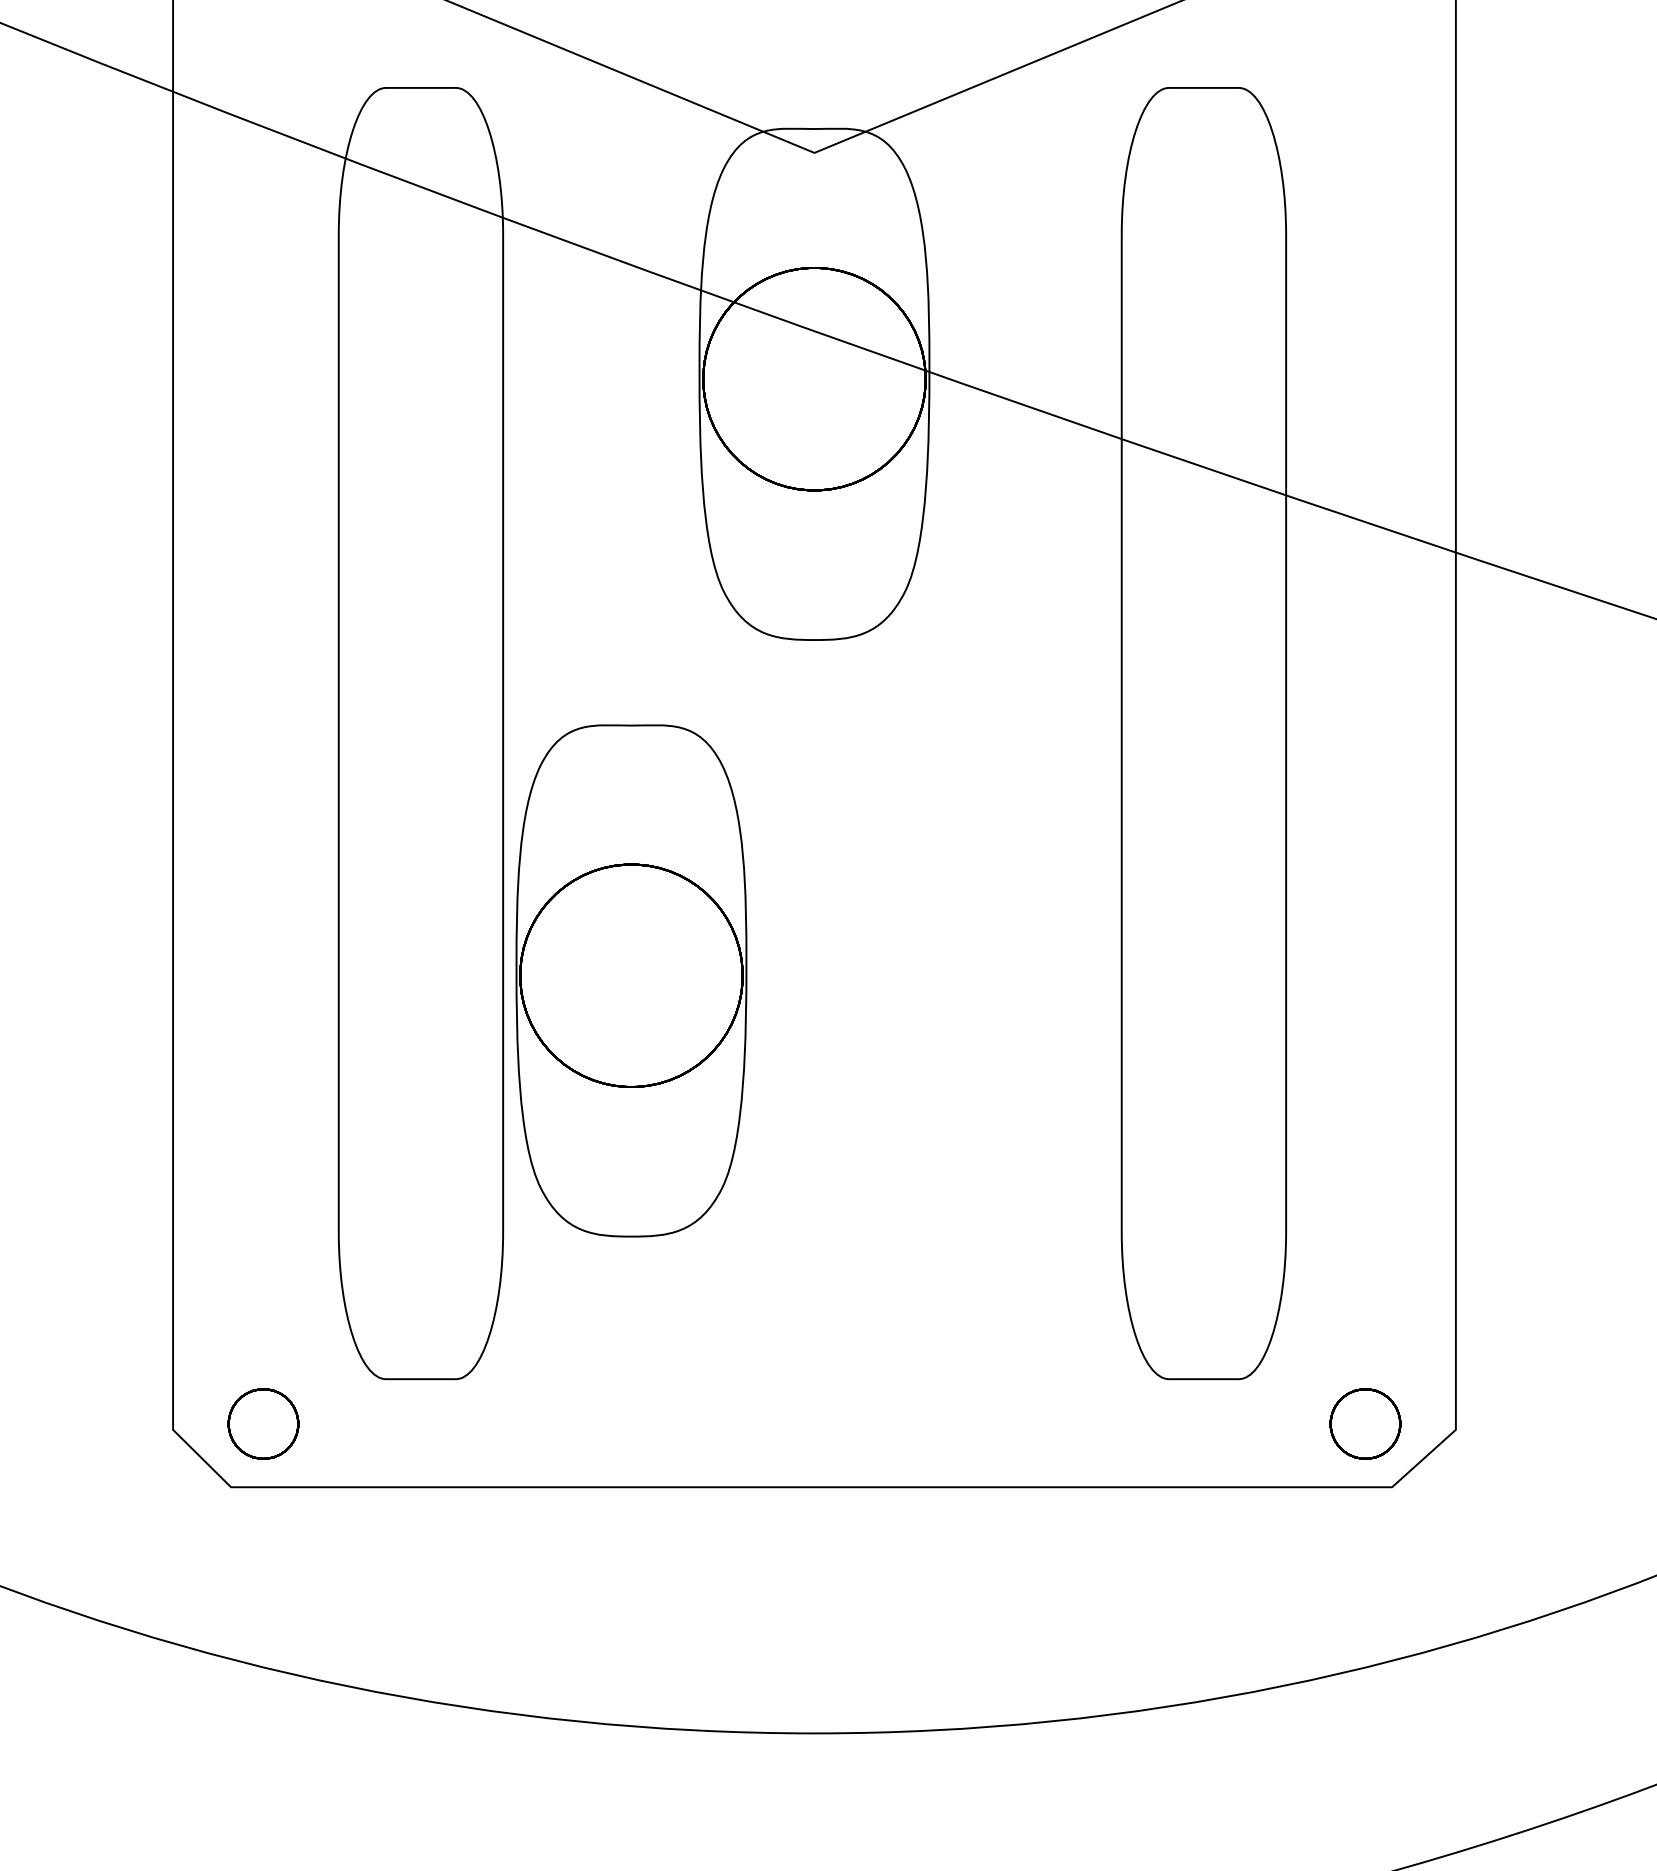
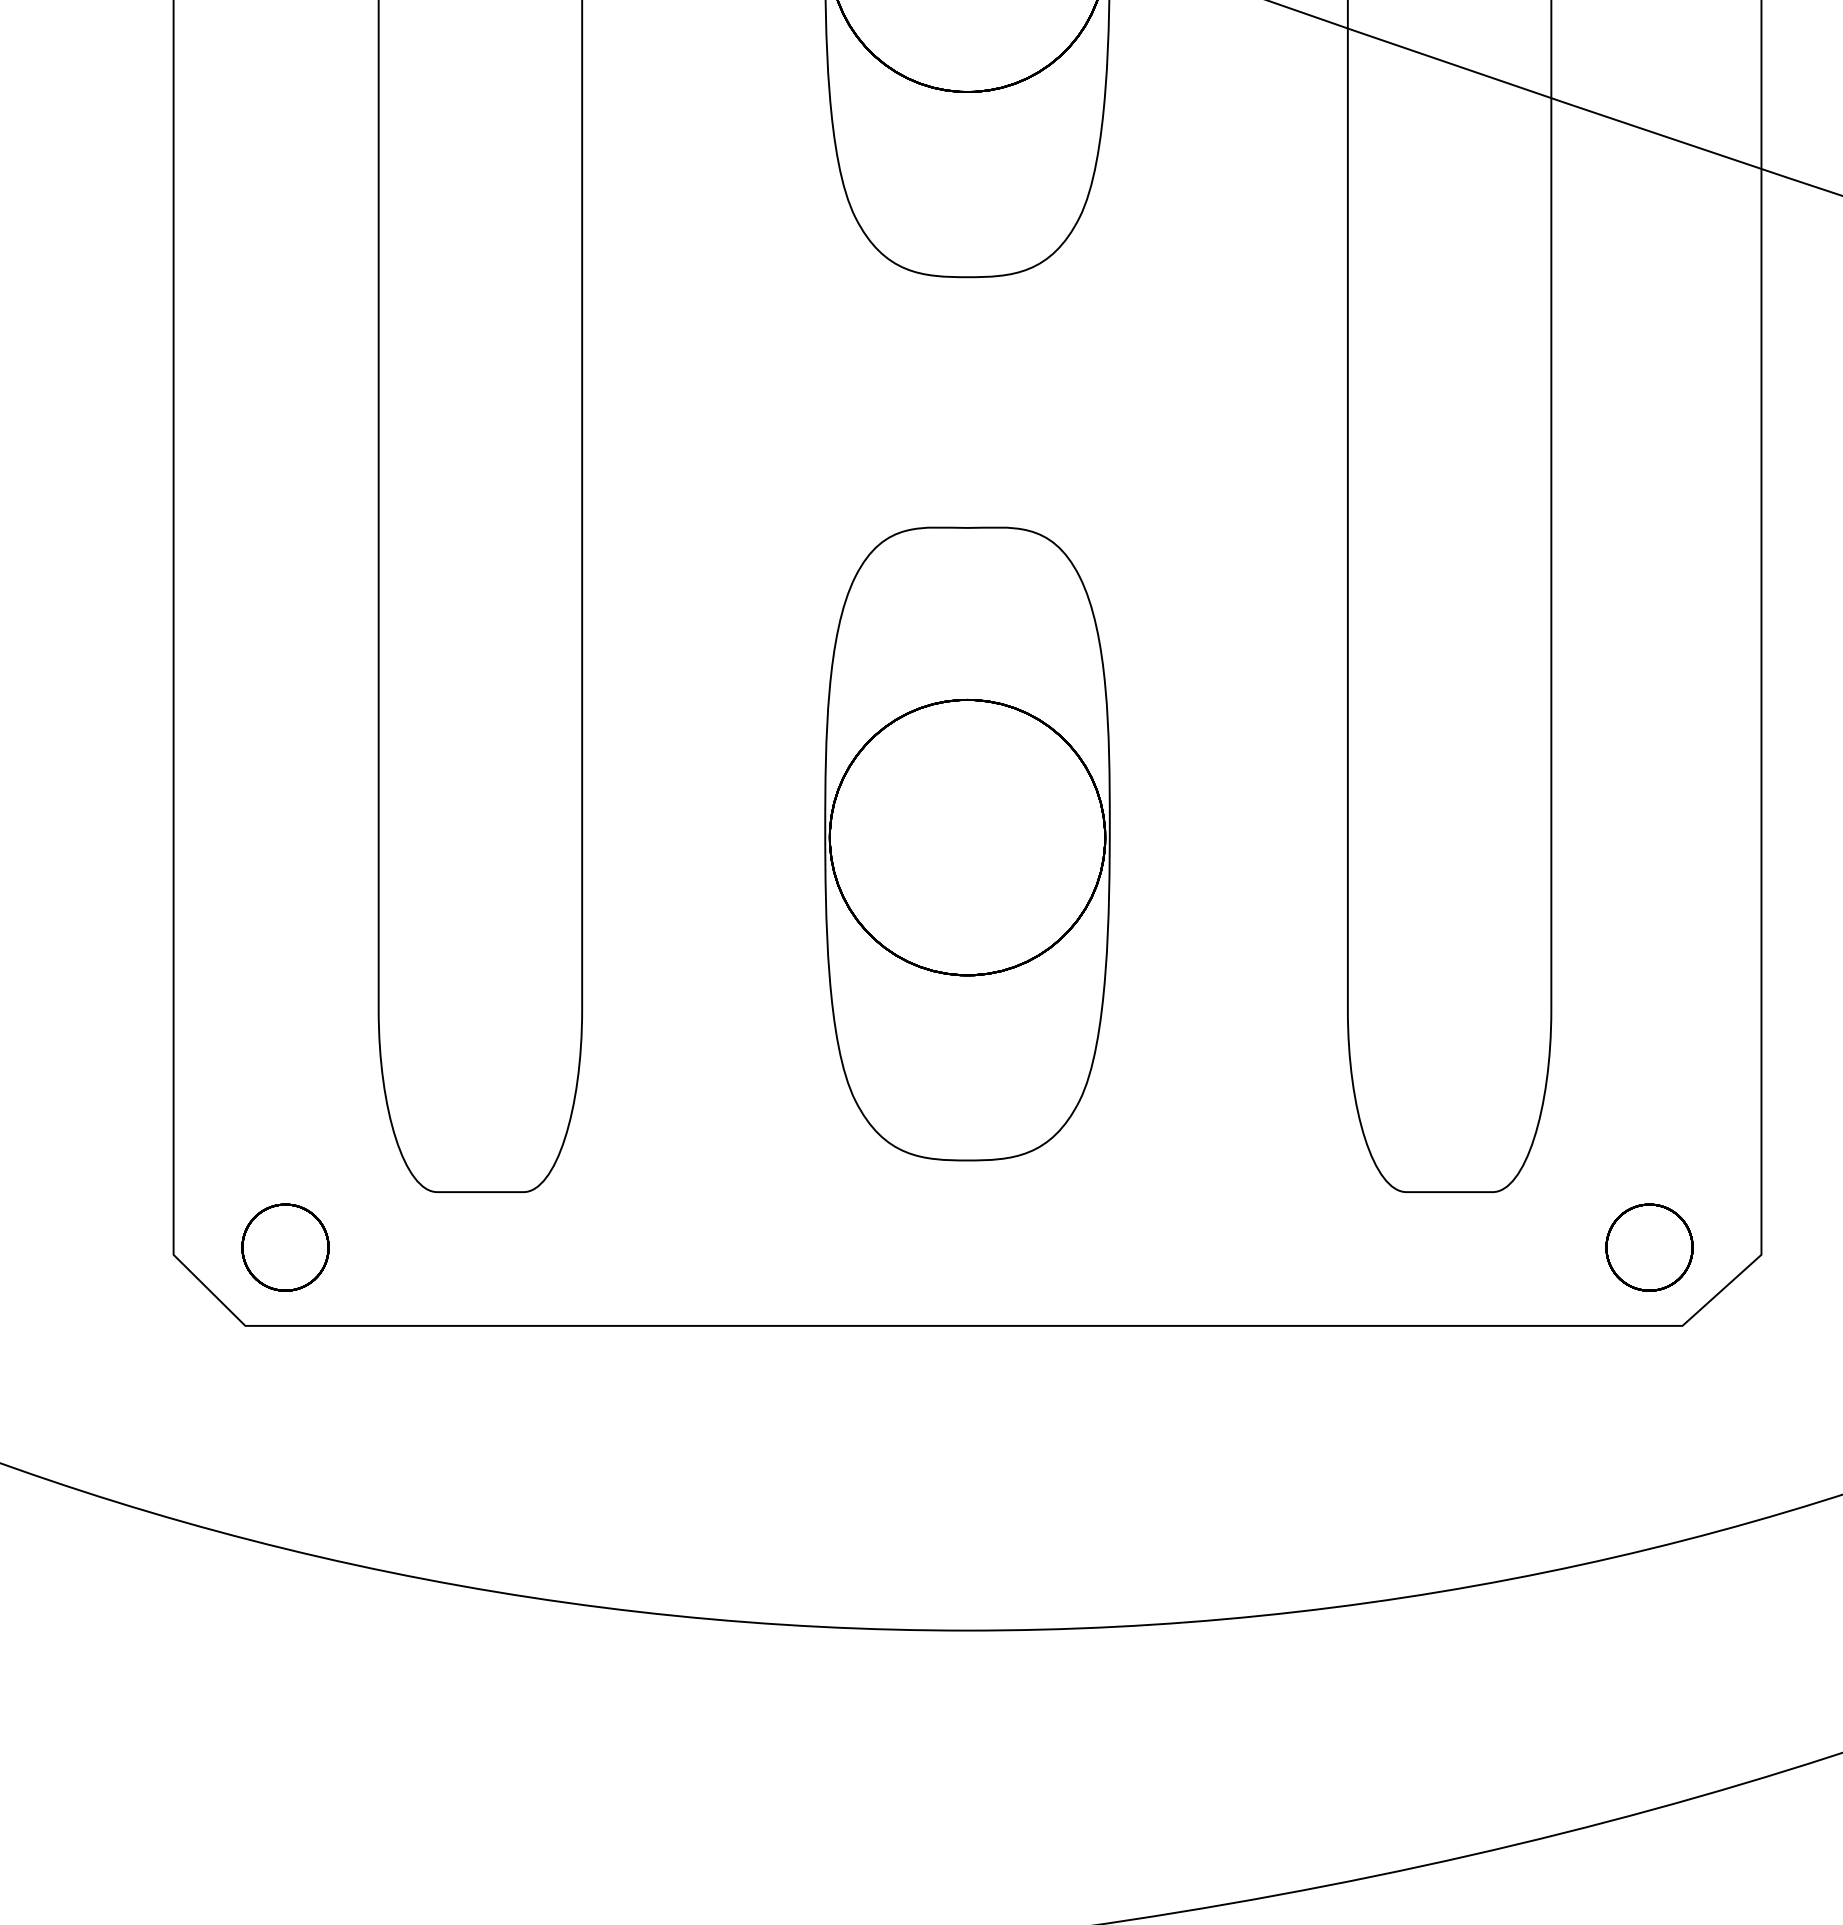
part: (631, 980) -> (967, 843), moved

